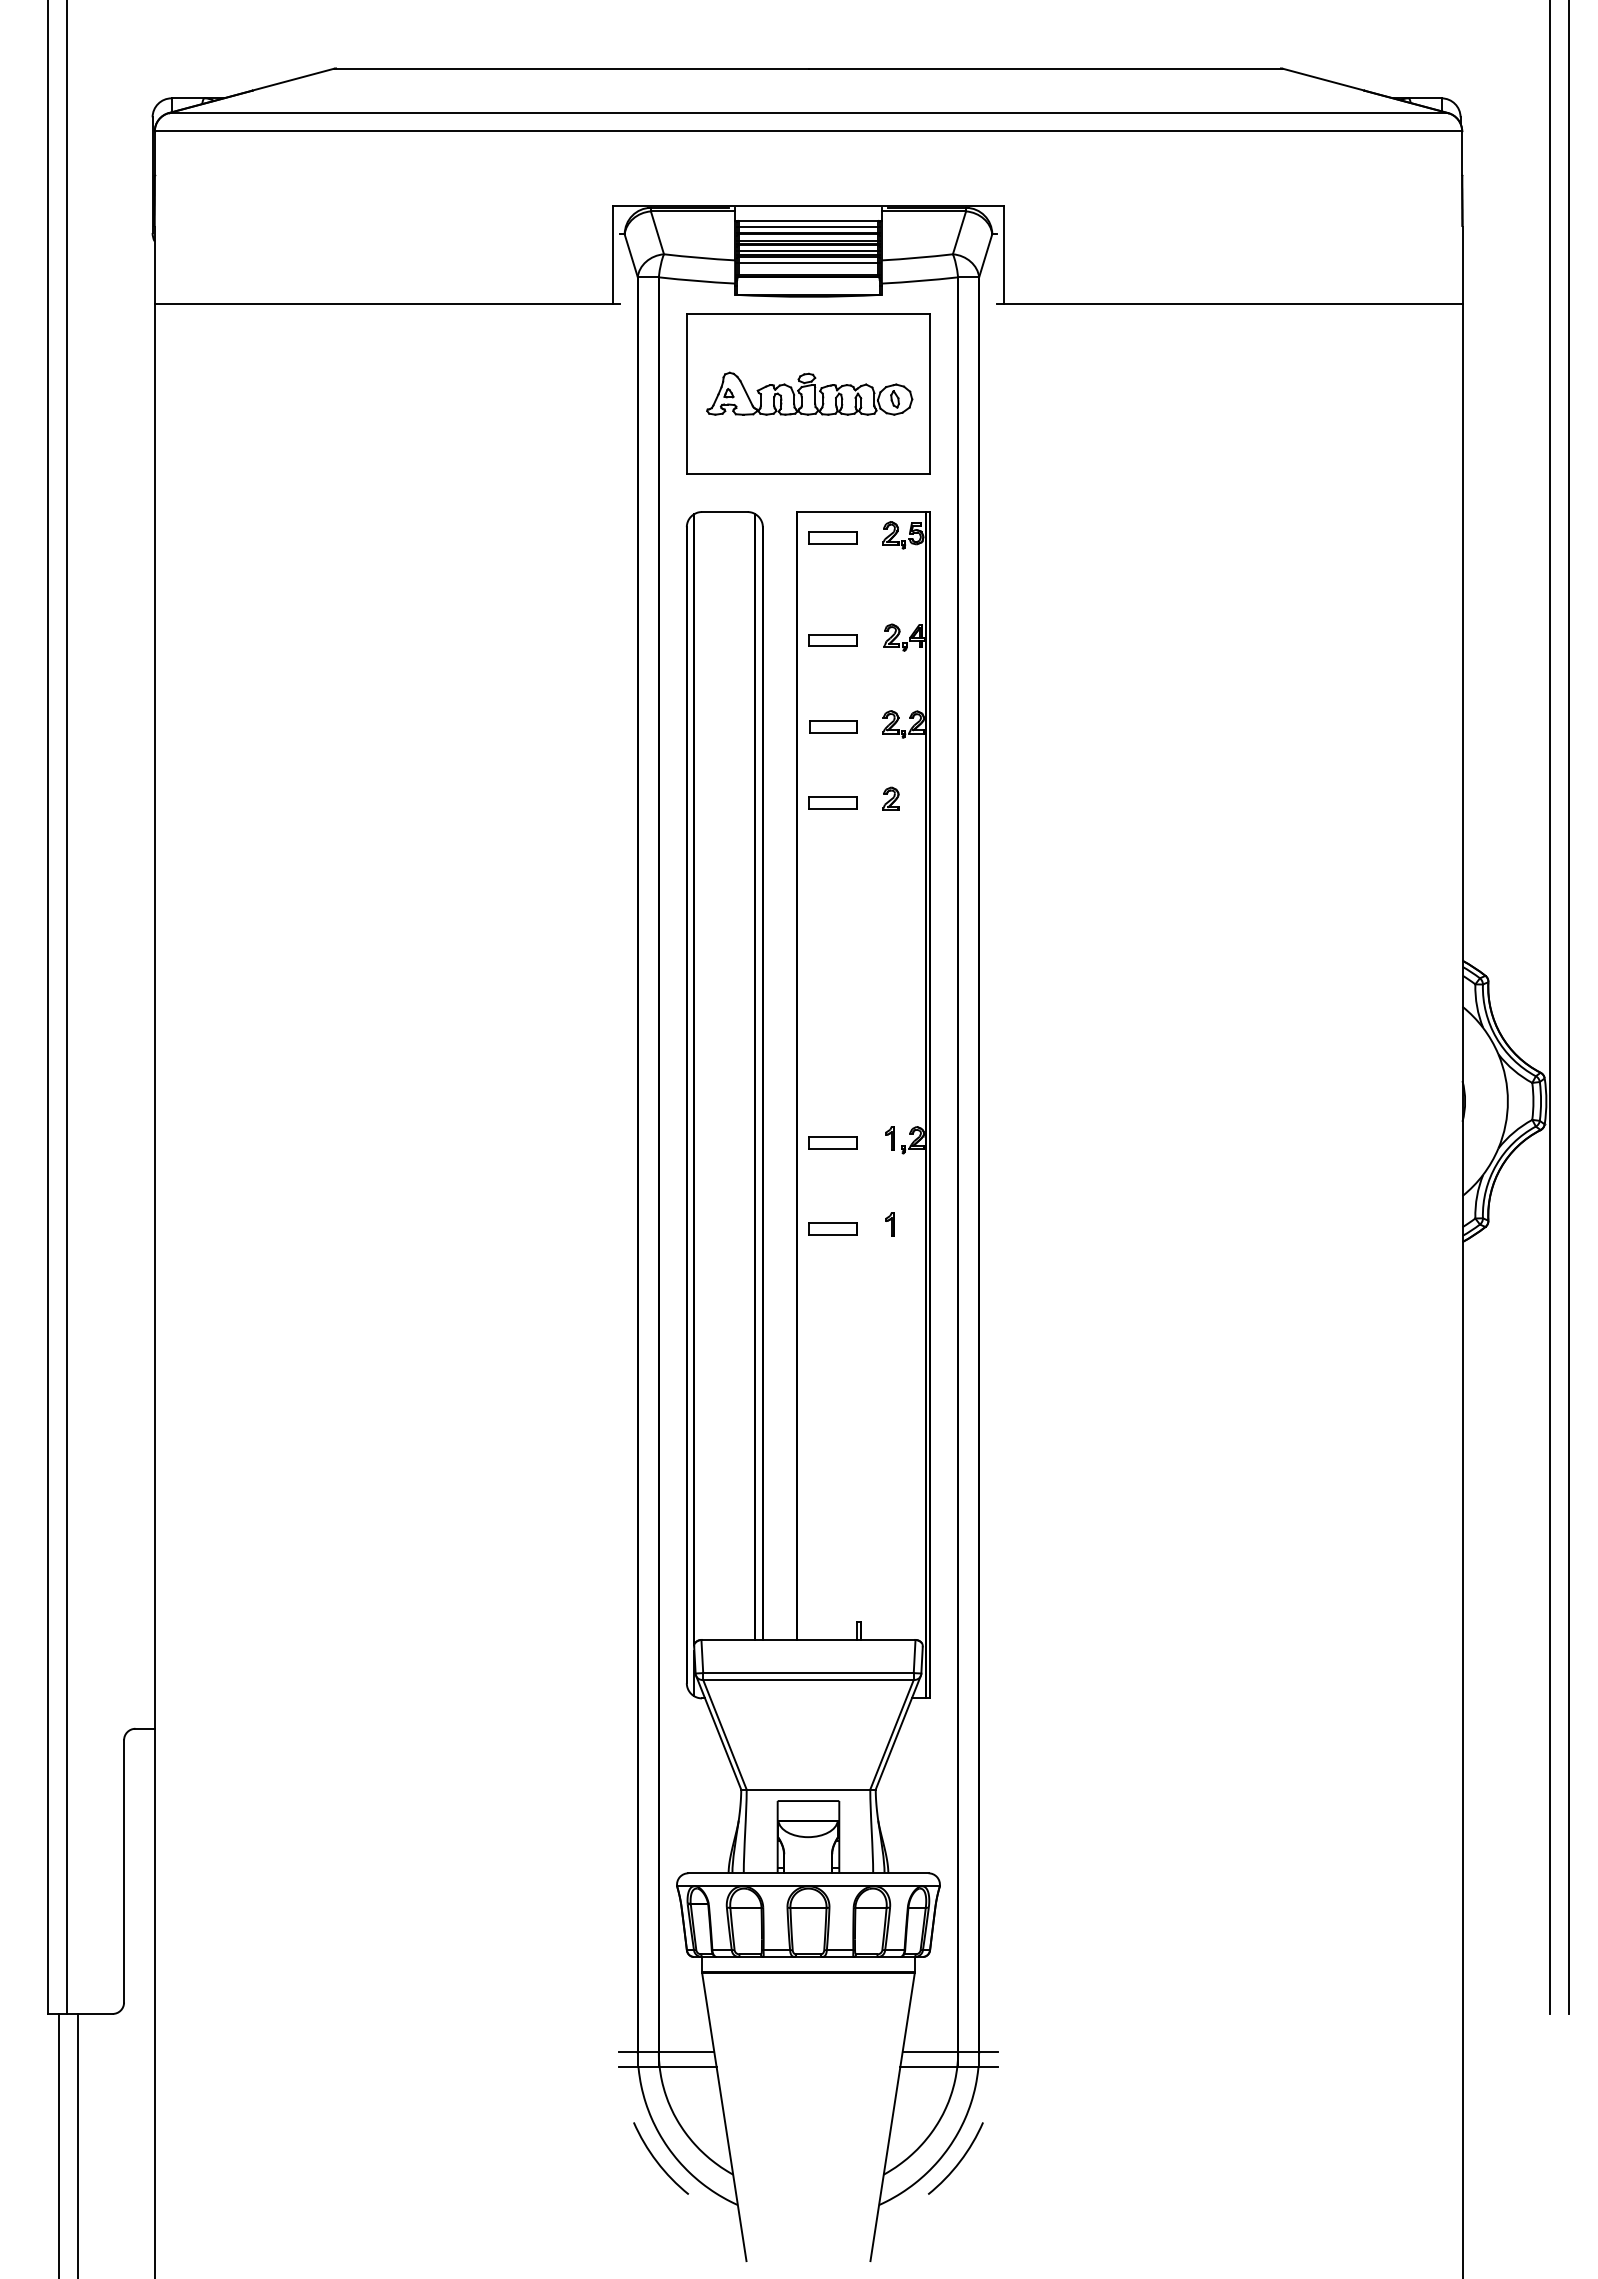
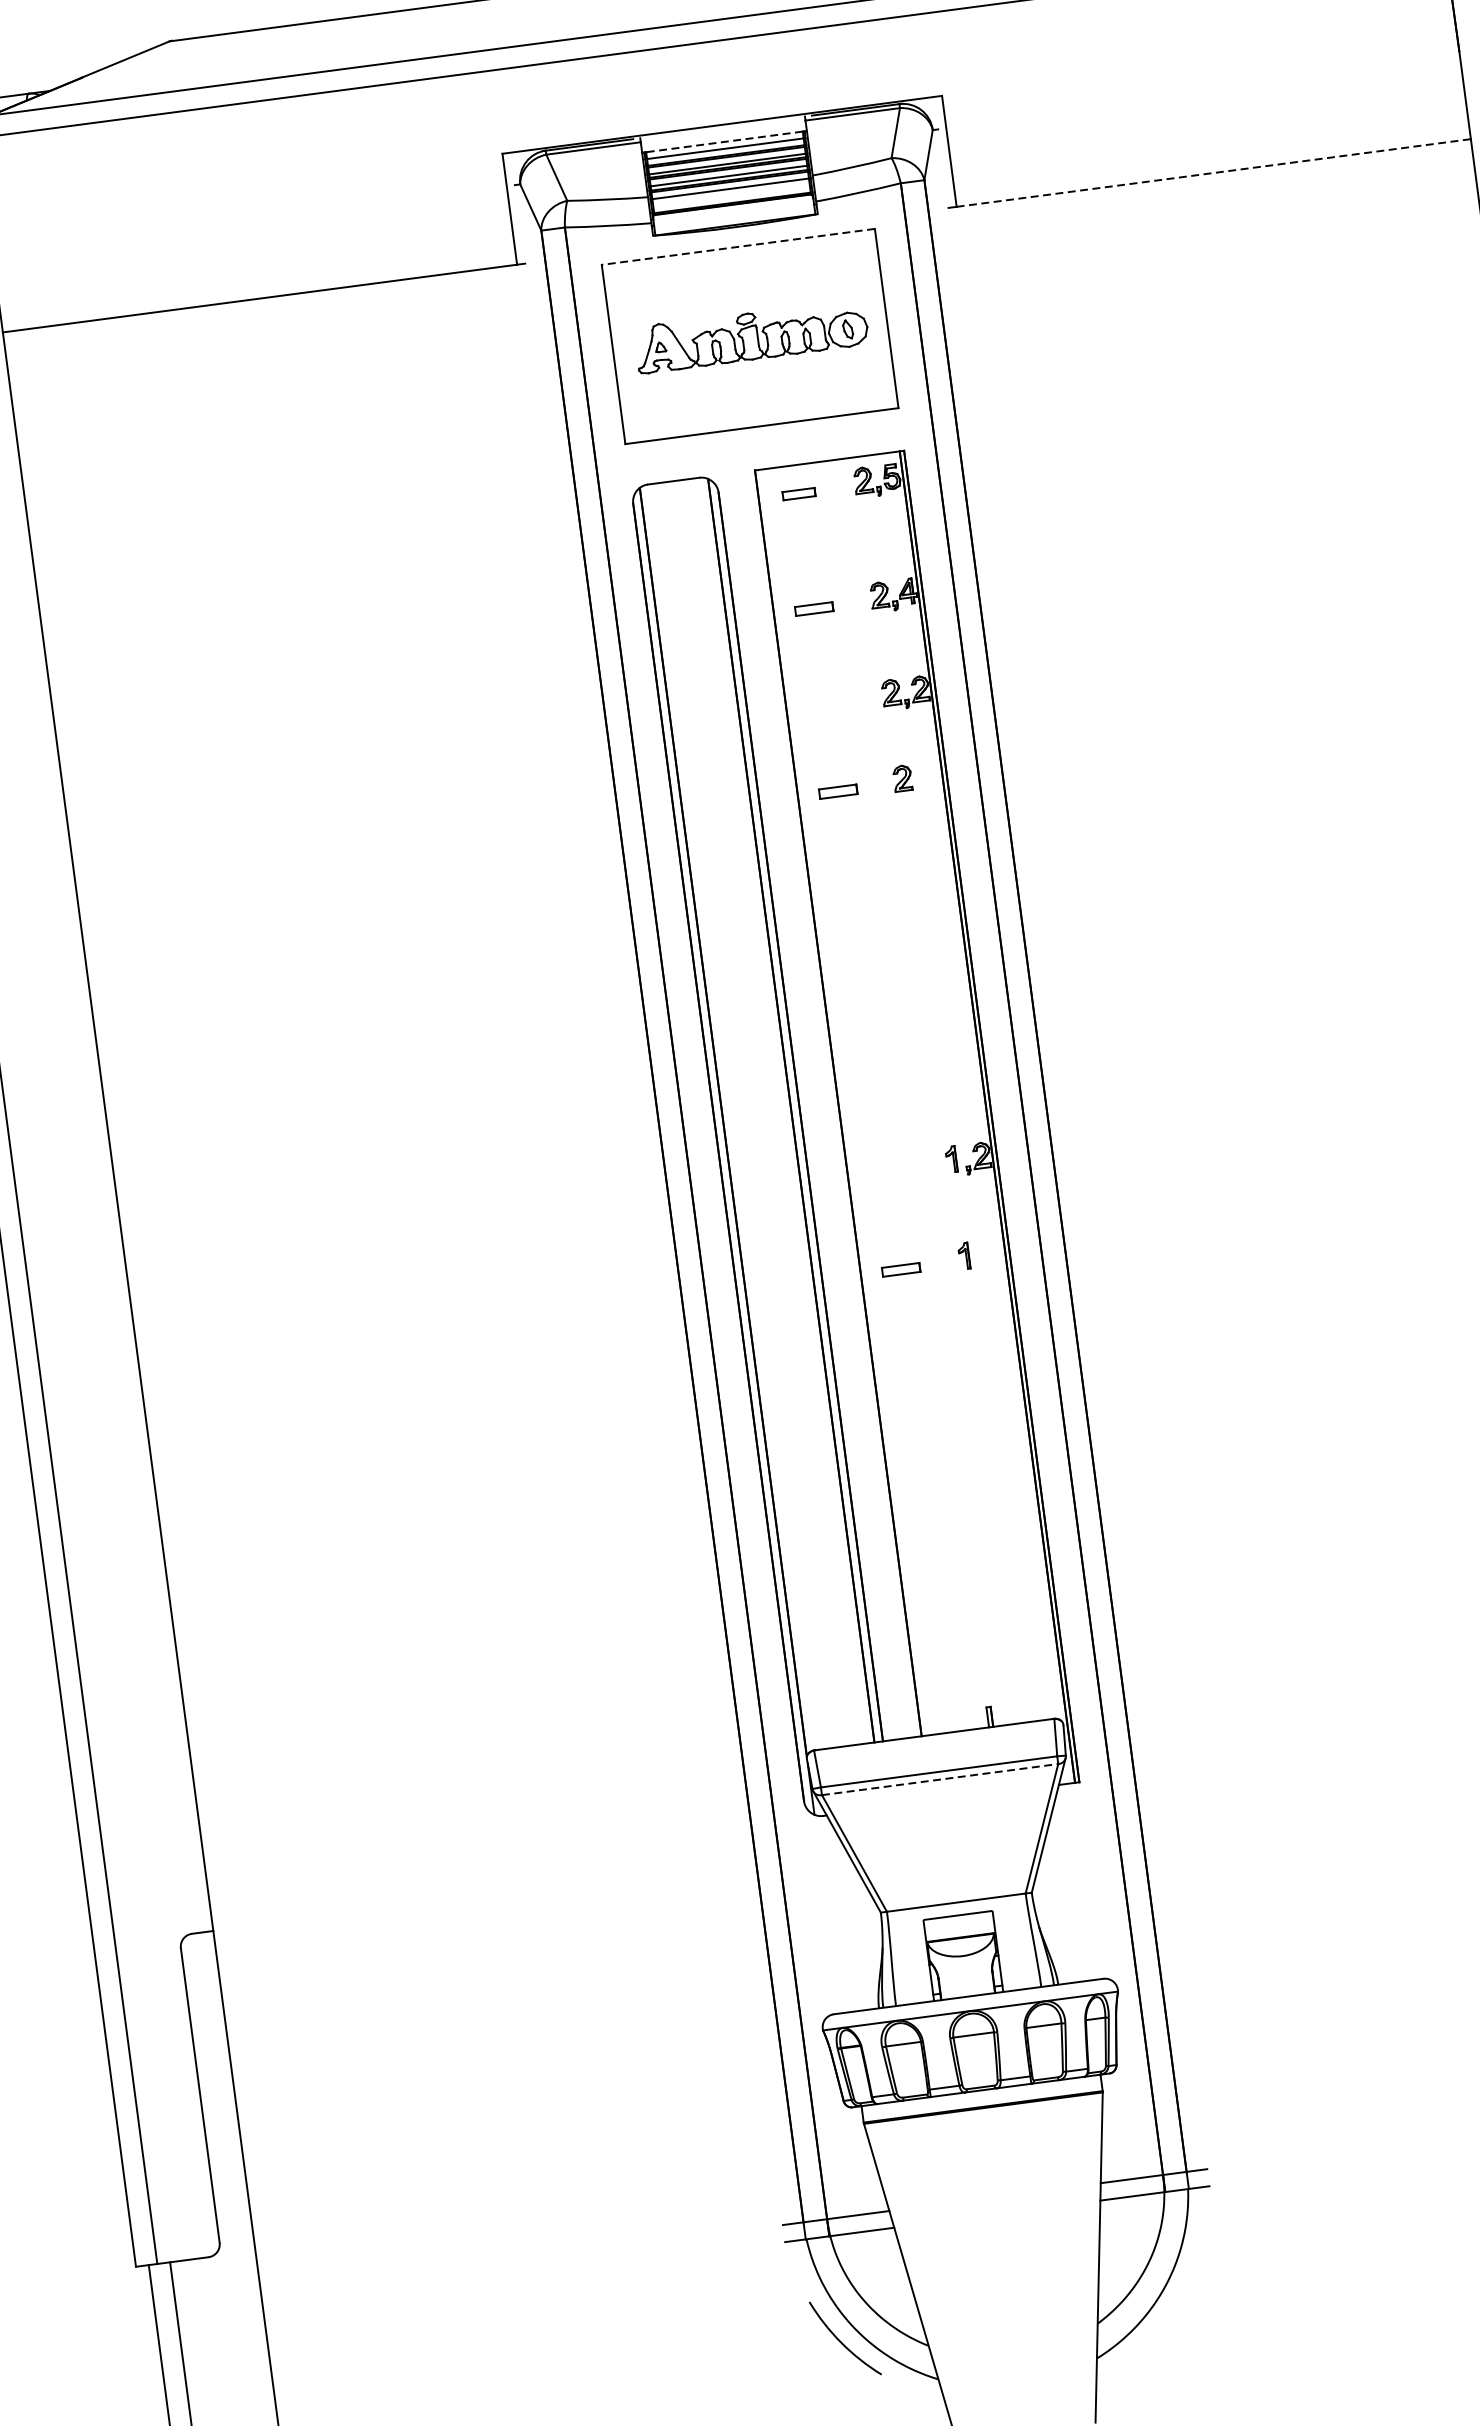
line: (808, 220) -> (724, 141), solid -> dashed
line: (1233, 304) -> (1213, 173), solid -> dashed
line: (808, 314) -> (738, 247), solid -> dashed
part: (832, 537) -> (798, 493), size x0.6
part: (832, 640) -> (813, 609), size x0.7
part: (833, 726) -> (827, 705), removed
part: (832, 802) -> (837, 791), size x0.7
part: (832, 1142) -> (887, 1172), removed
part: (832, 1228) -> (900, 1269), size x0.7
line: (808, 1679) -> (940, 1779), solid -> dashed
curve: (958, 2161) -> (1179, 2297), removed

